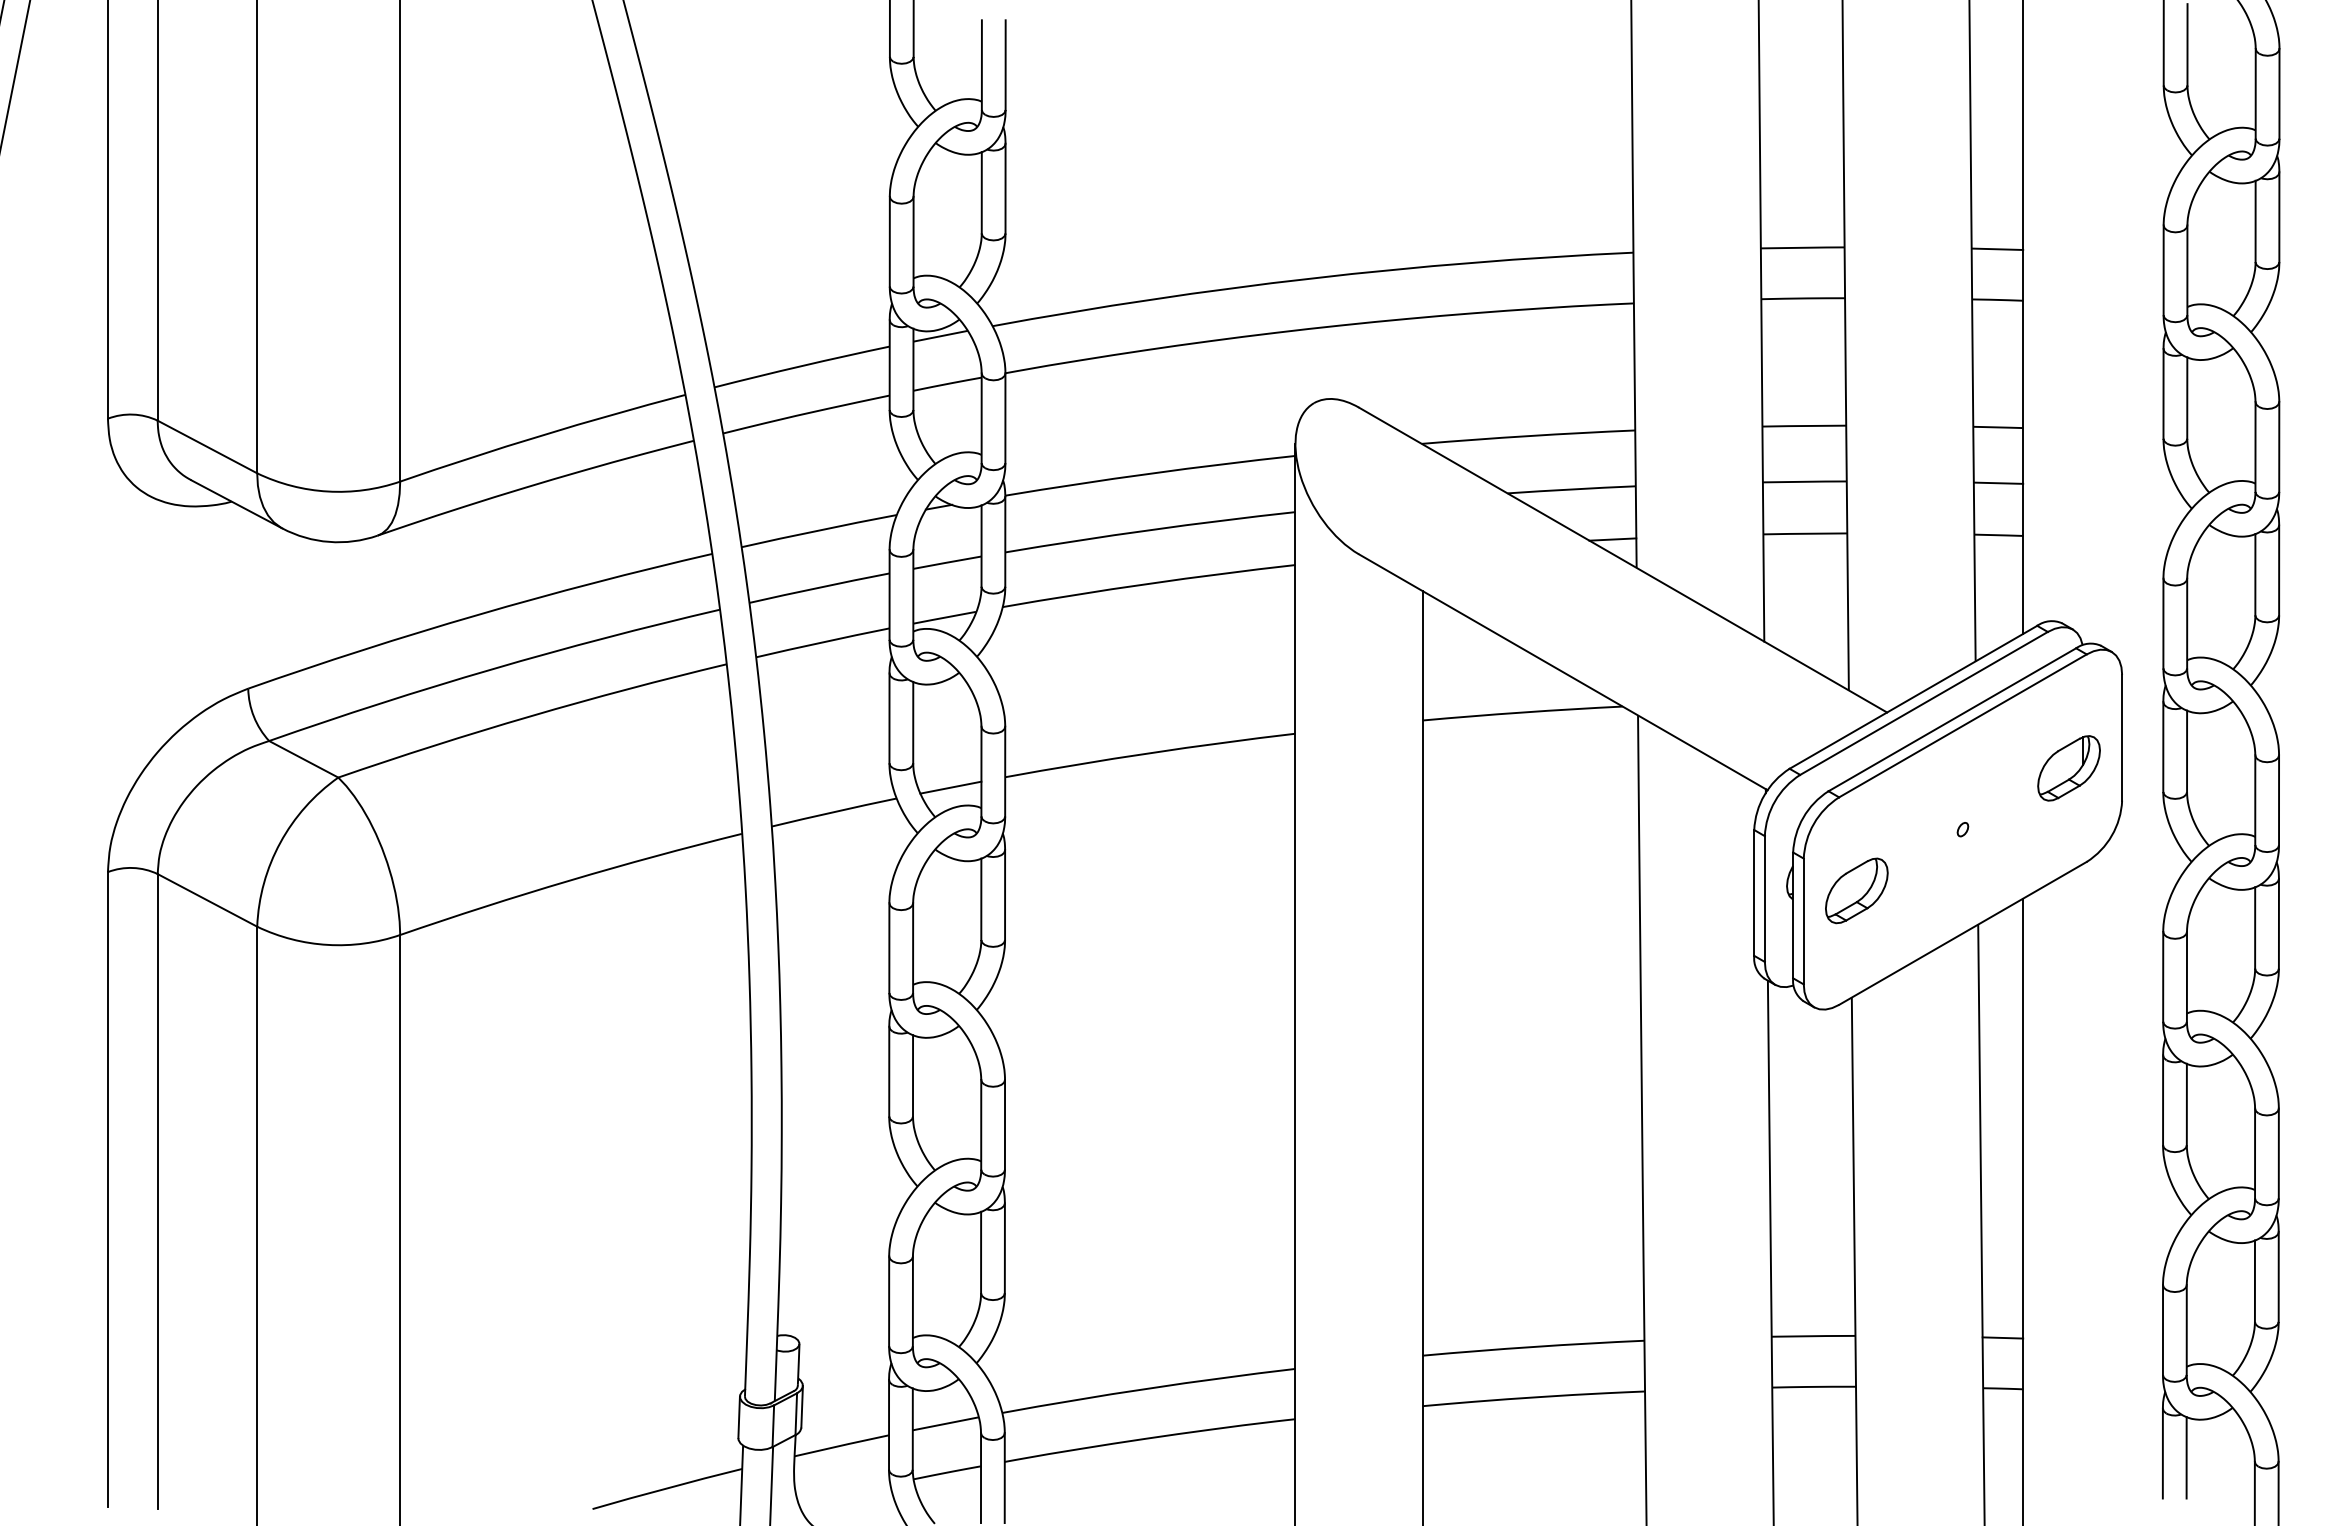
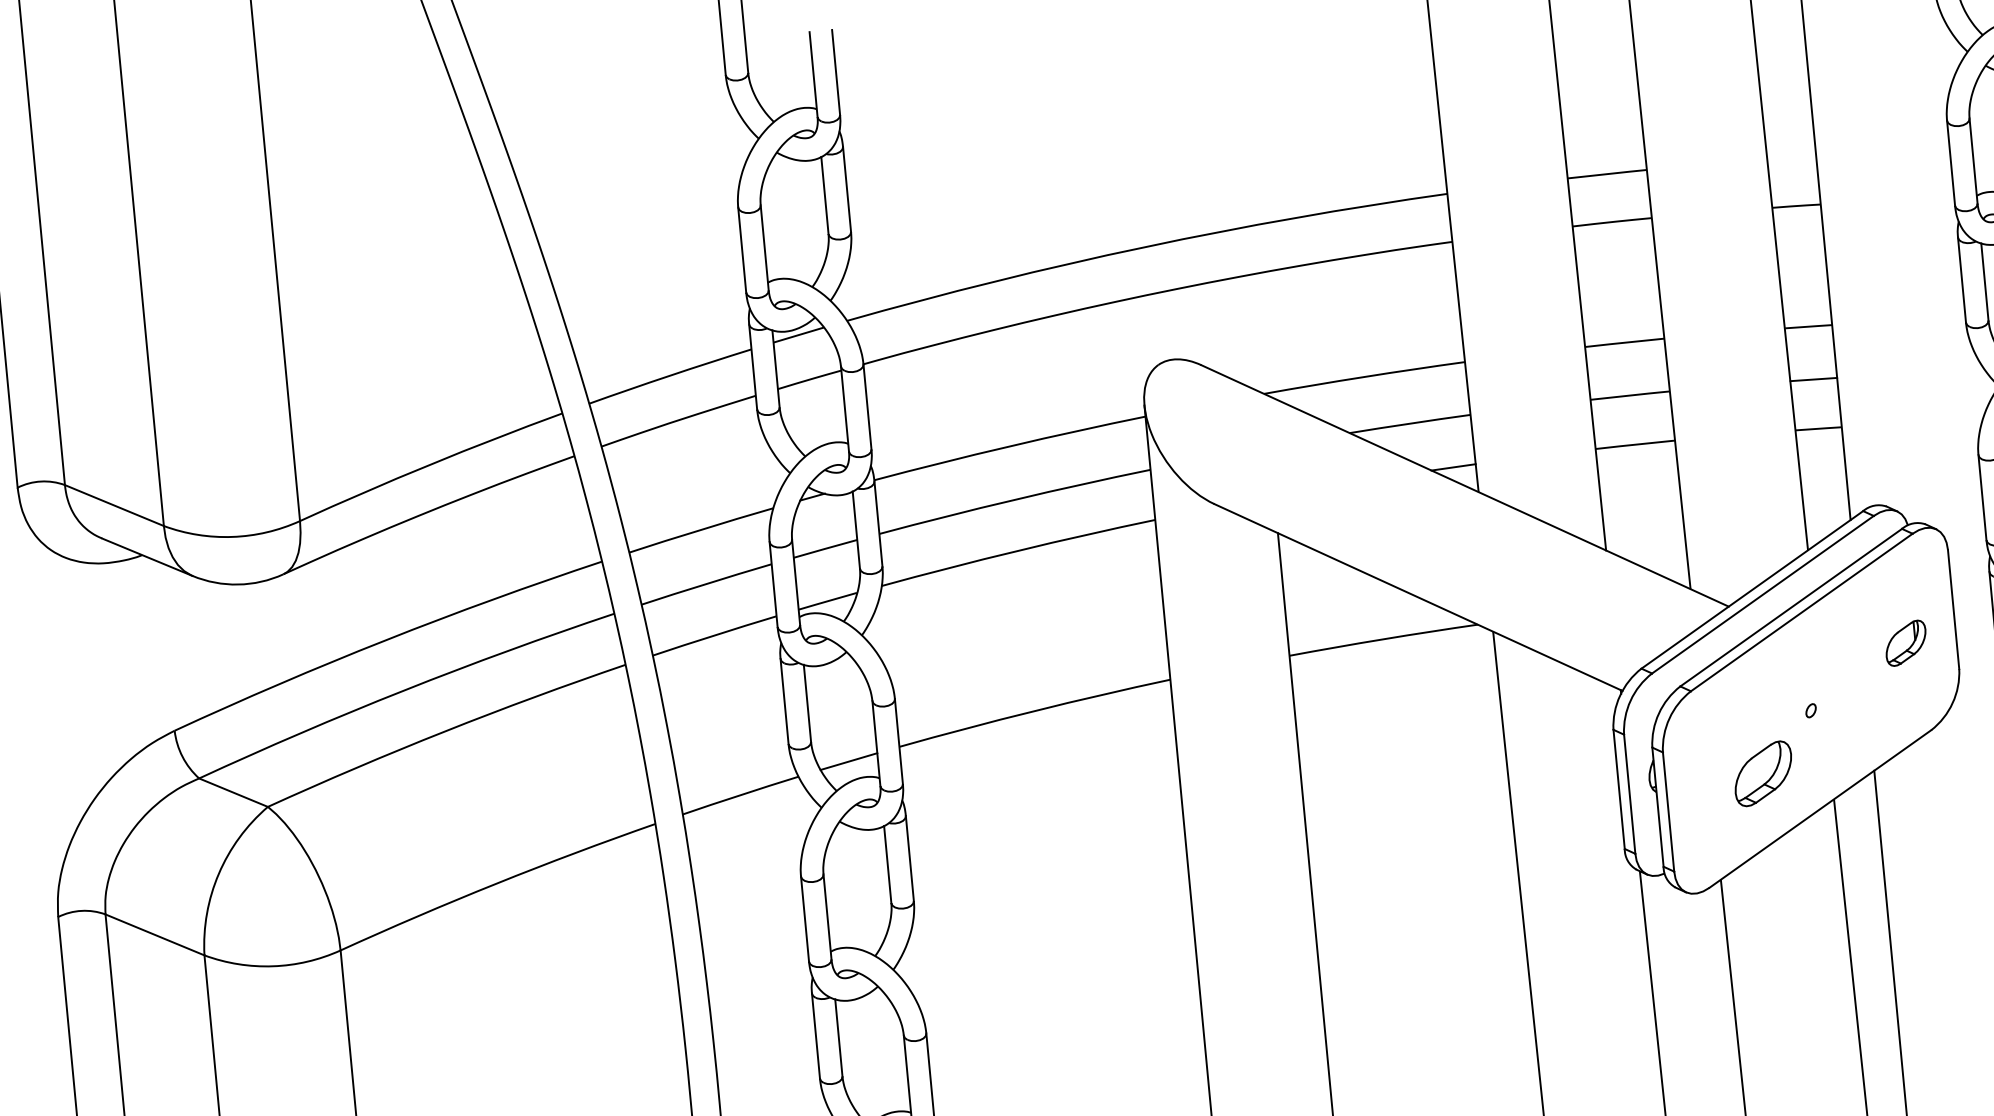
line: (1997, 248) -> (1791, 157), removed
part: (2068, 768) -> (1905, 643), size x0.7
part: (1856, 890) -> (1763, 773), moved

